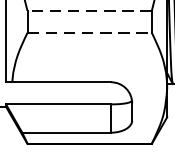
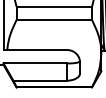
line: (89, 10) -> (54, 6), dashed -> solid
line: (89, 33) -> (54, 20), dashed -> solid

